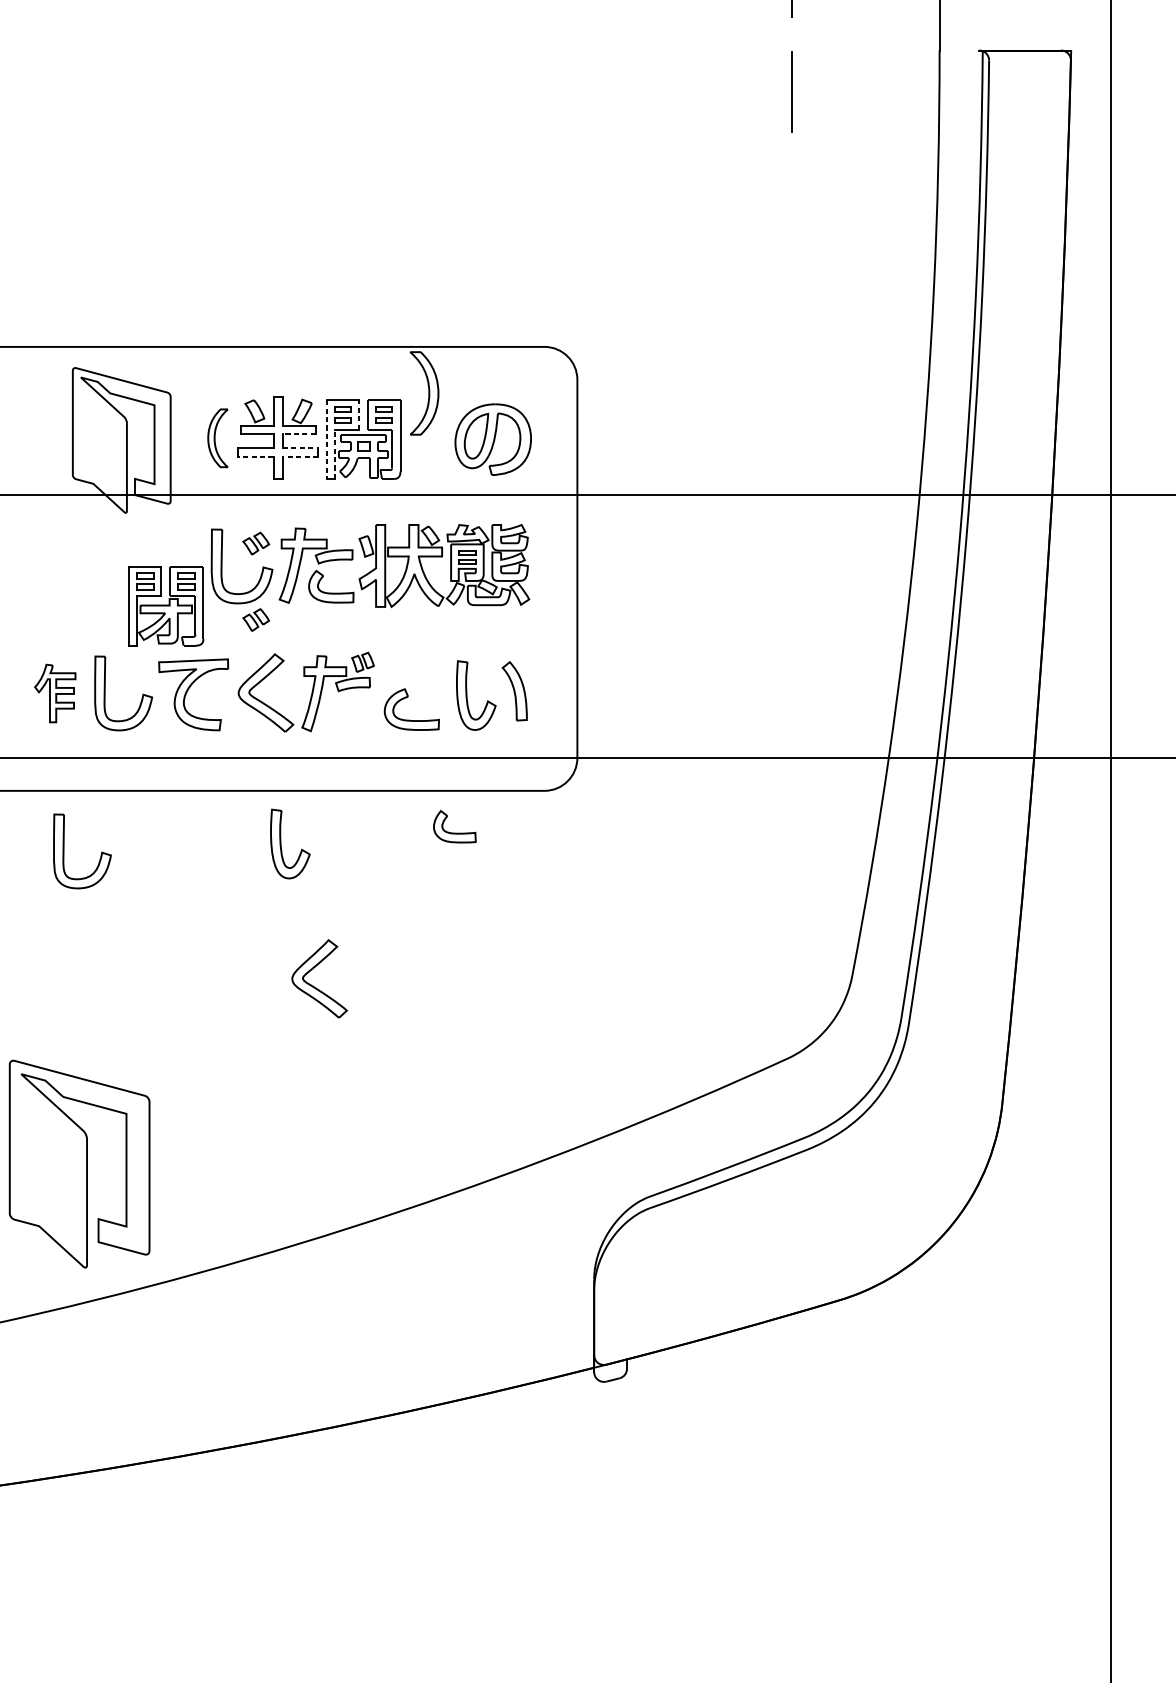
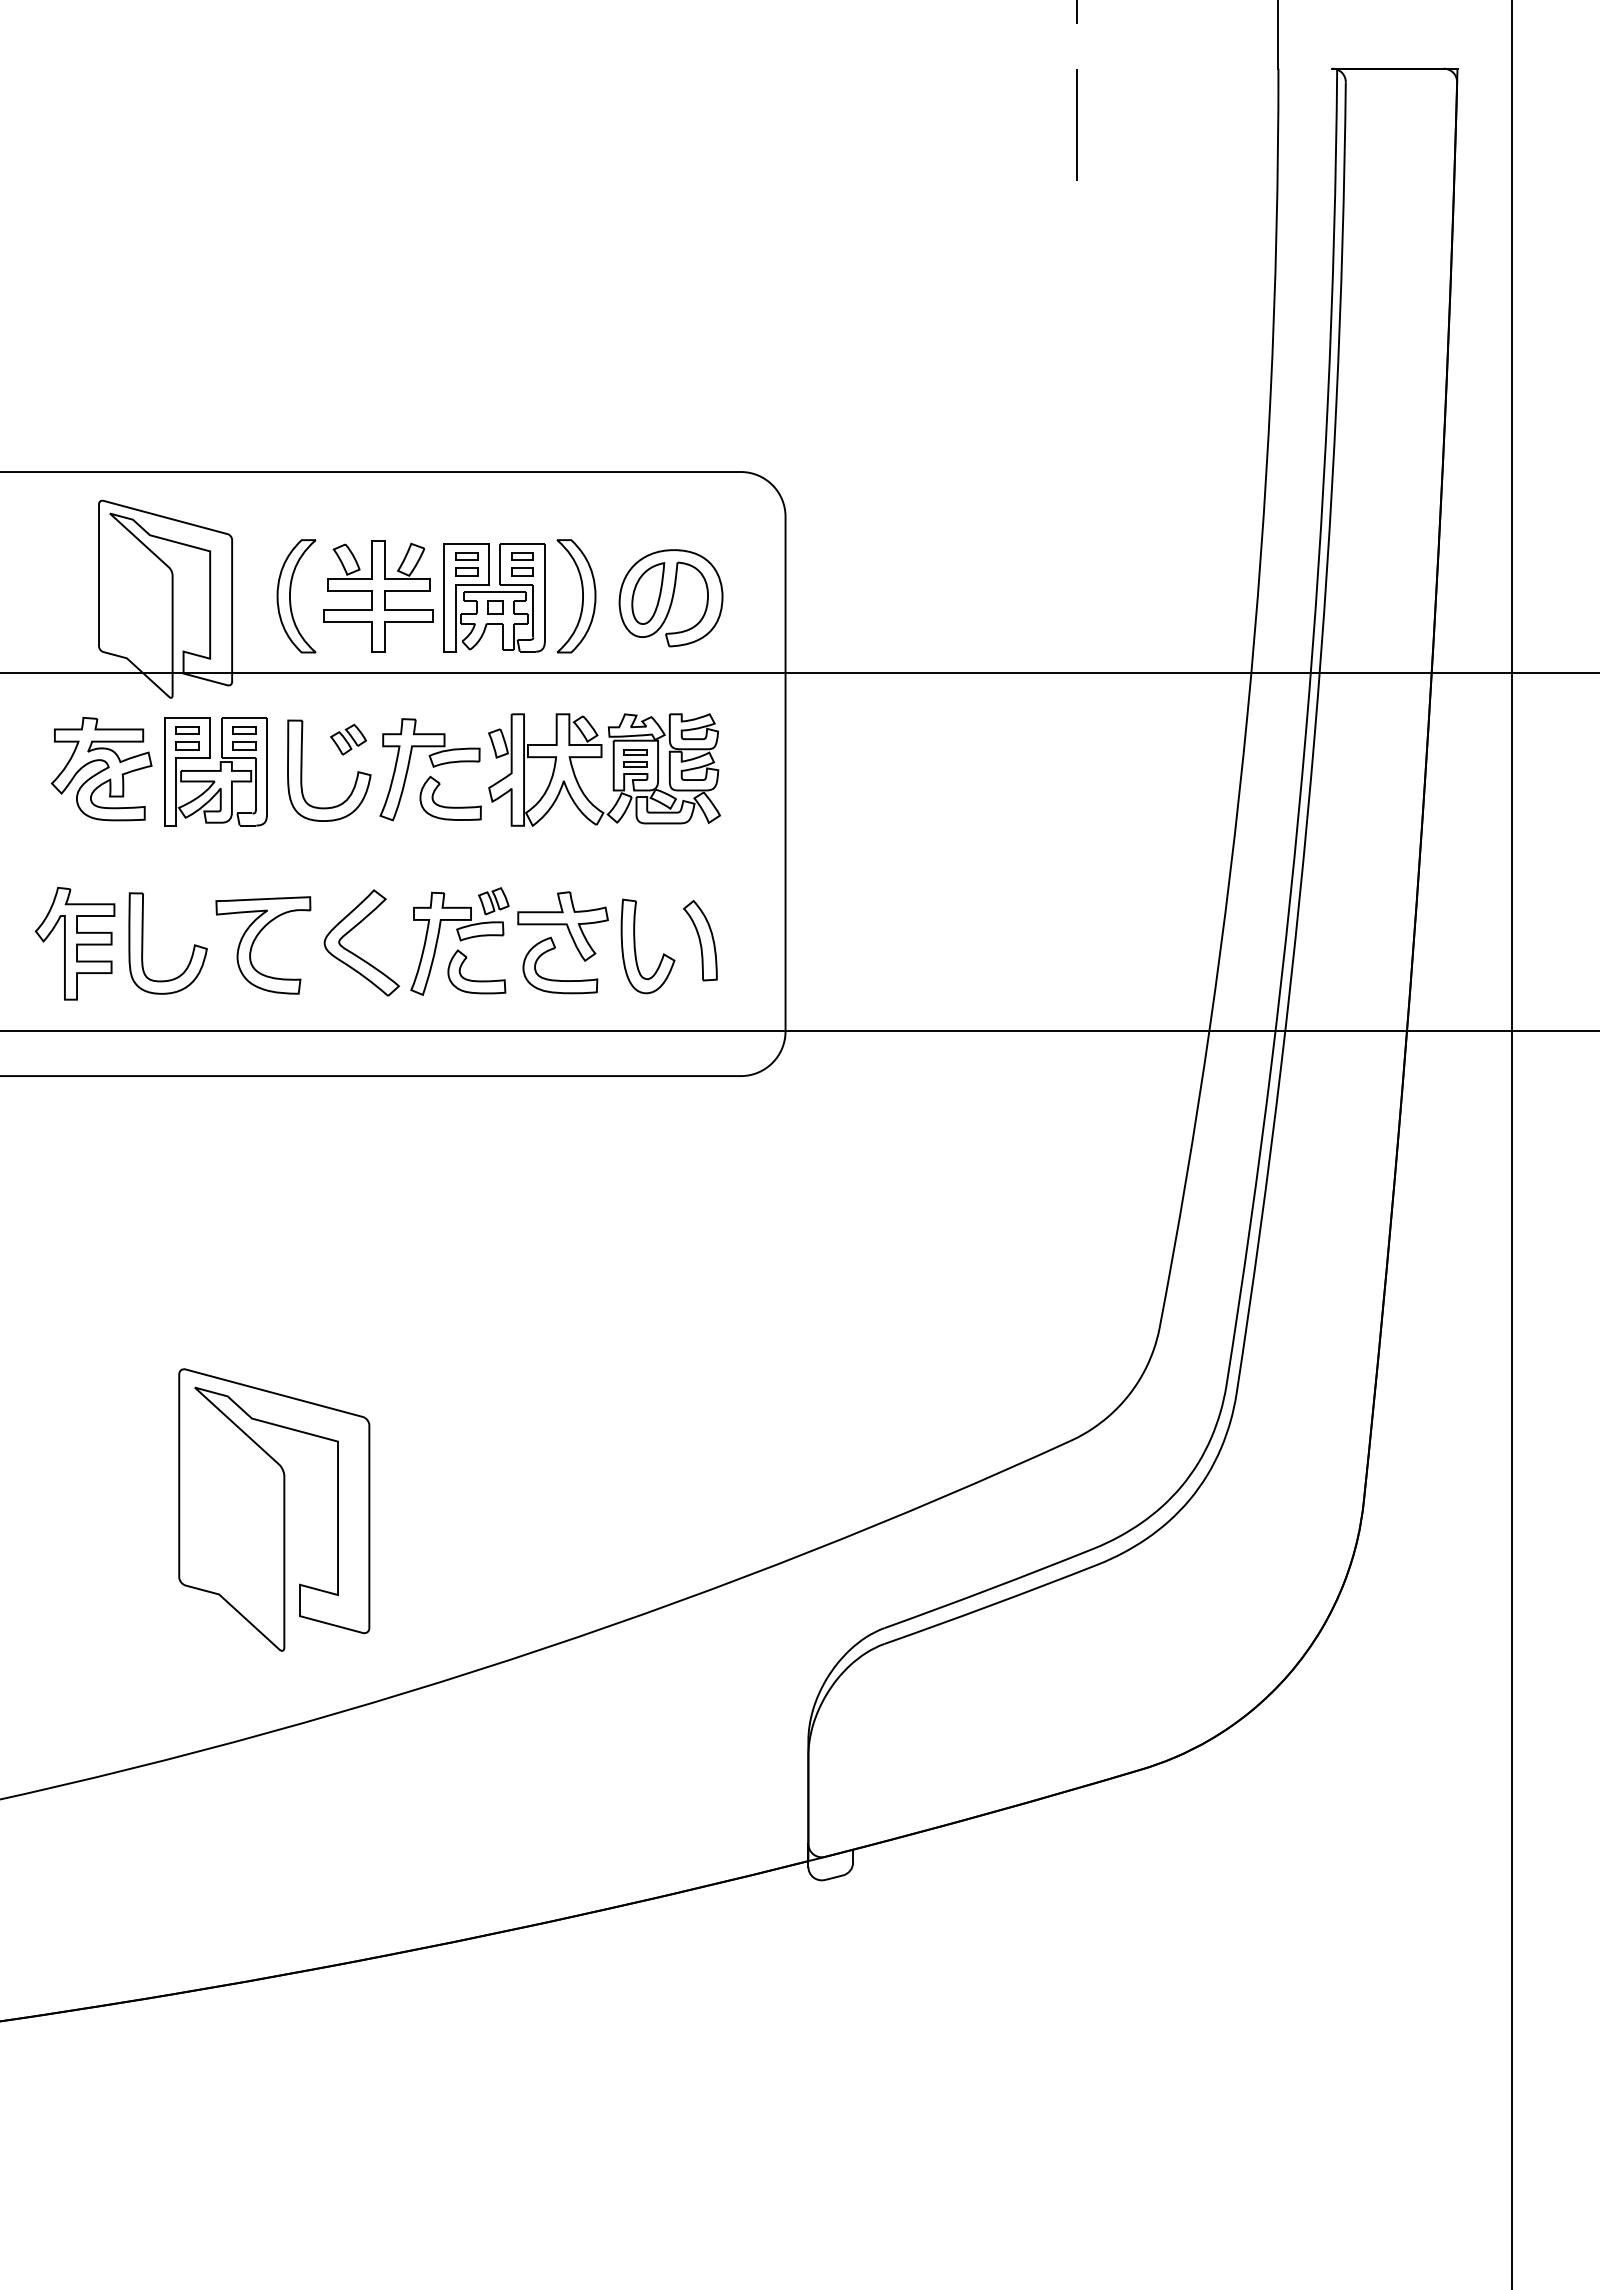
part: (424, 393) -> (576, 596), moved
line: (359, 414) -> (488, 564), dashed -> solid
line: (298, 434) -> (406, 591), dashed -> solid
part: (217, 438) -> (296, 596), size x1.43
line: (326, 439) -> (444, 598), dashed -> solid
line: (301, 447) -> (409, 609), dashed -> solid
line: (334, 454) -> (455, 618), dashed -> solid
line: (255, 456) -> (347, 621), dashed -> solid
line: (300, 456) -> (408, 621), dashed -> solid
part: (74, 564) -> (101, 768), added
part: (165, 605) -> (215, 771), moved
part: (256, 619) -> (348, 843), removed
part: (413, 680) -> (562, 926), added
part: (54, 693) -> (74, 943), size x1.43
part: (454, 833) -> (476, 980), moved
part: (281, 844) -> (382, 1148), removed
part: (64, 851) -> (87, 1158), removed
part: (313, 985) -> (426, 1341), removed
part: (79, 1163) -> (274, 1509), moved

